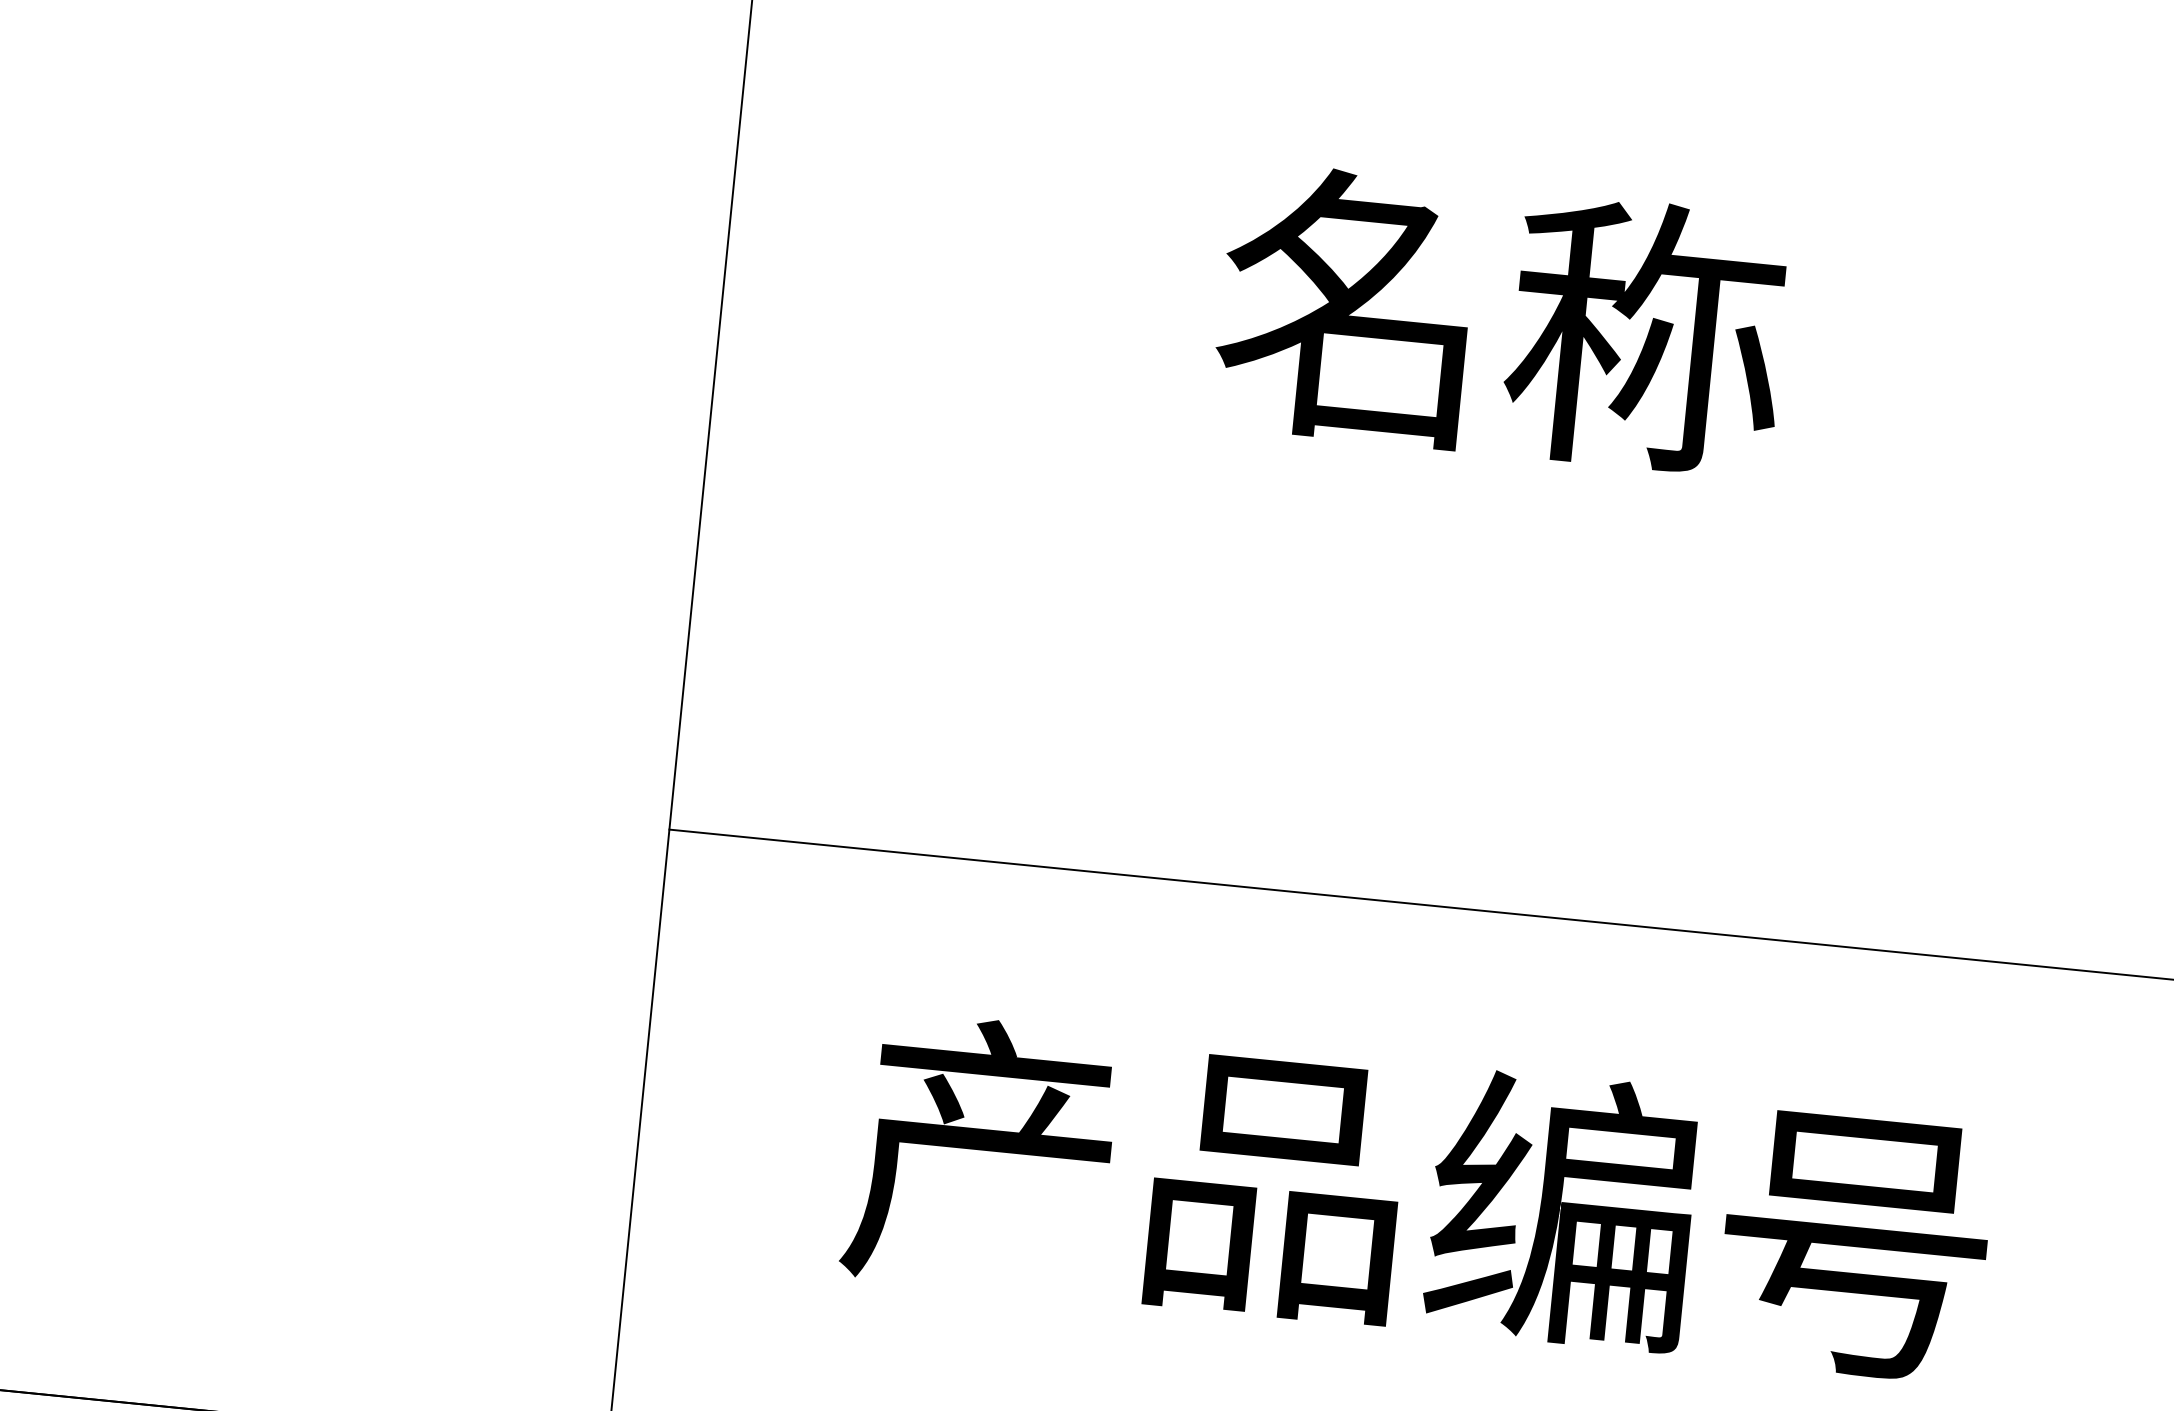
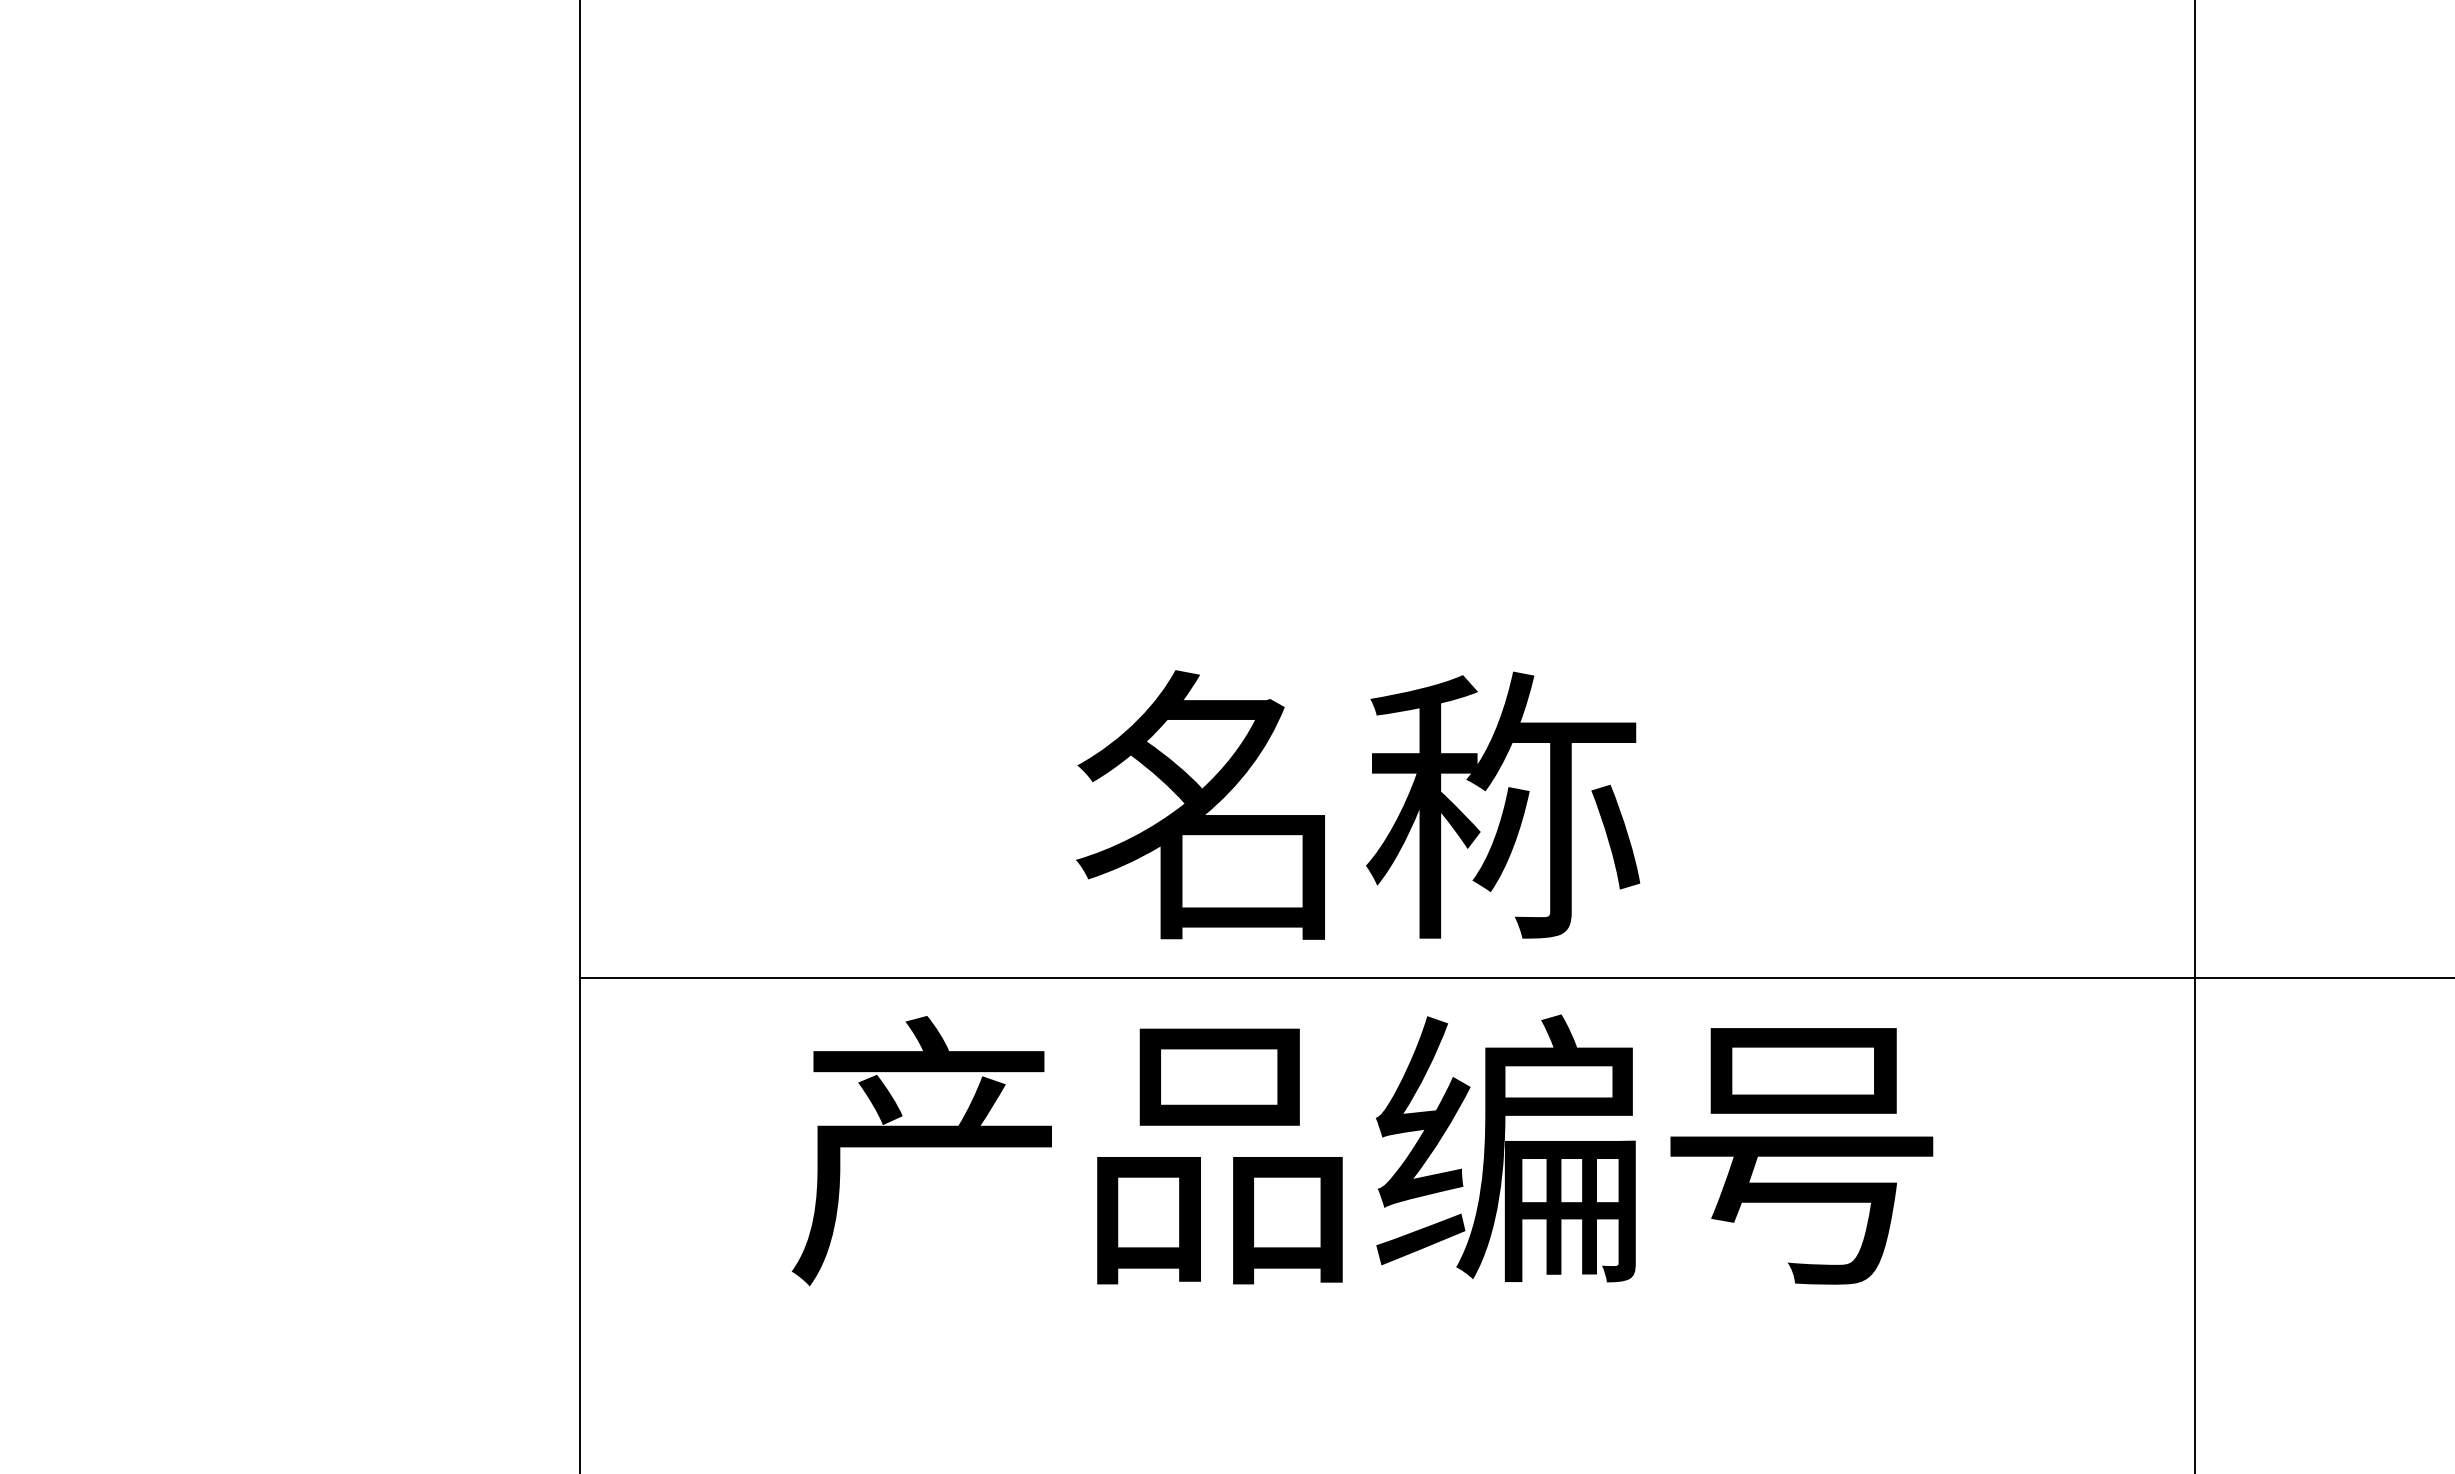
text: (1502, 320) -> (1358, 804), moved
text: (1418, 1197) -> (1362, 1150), moved

